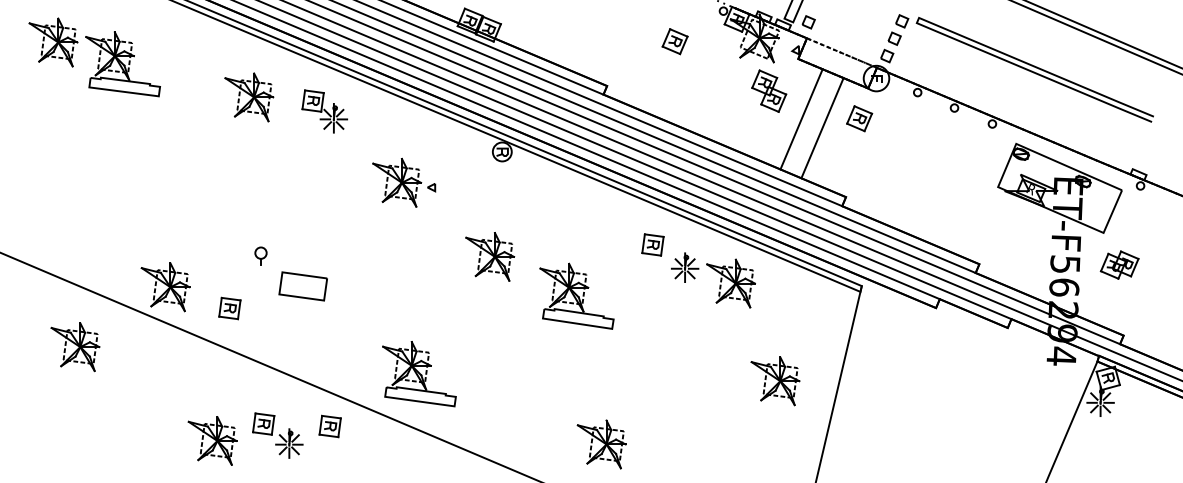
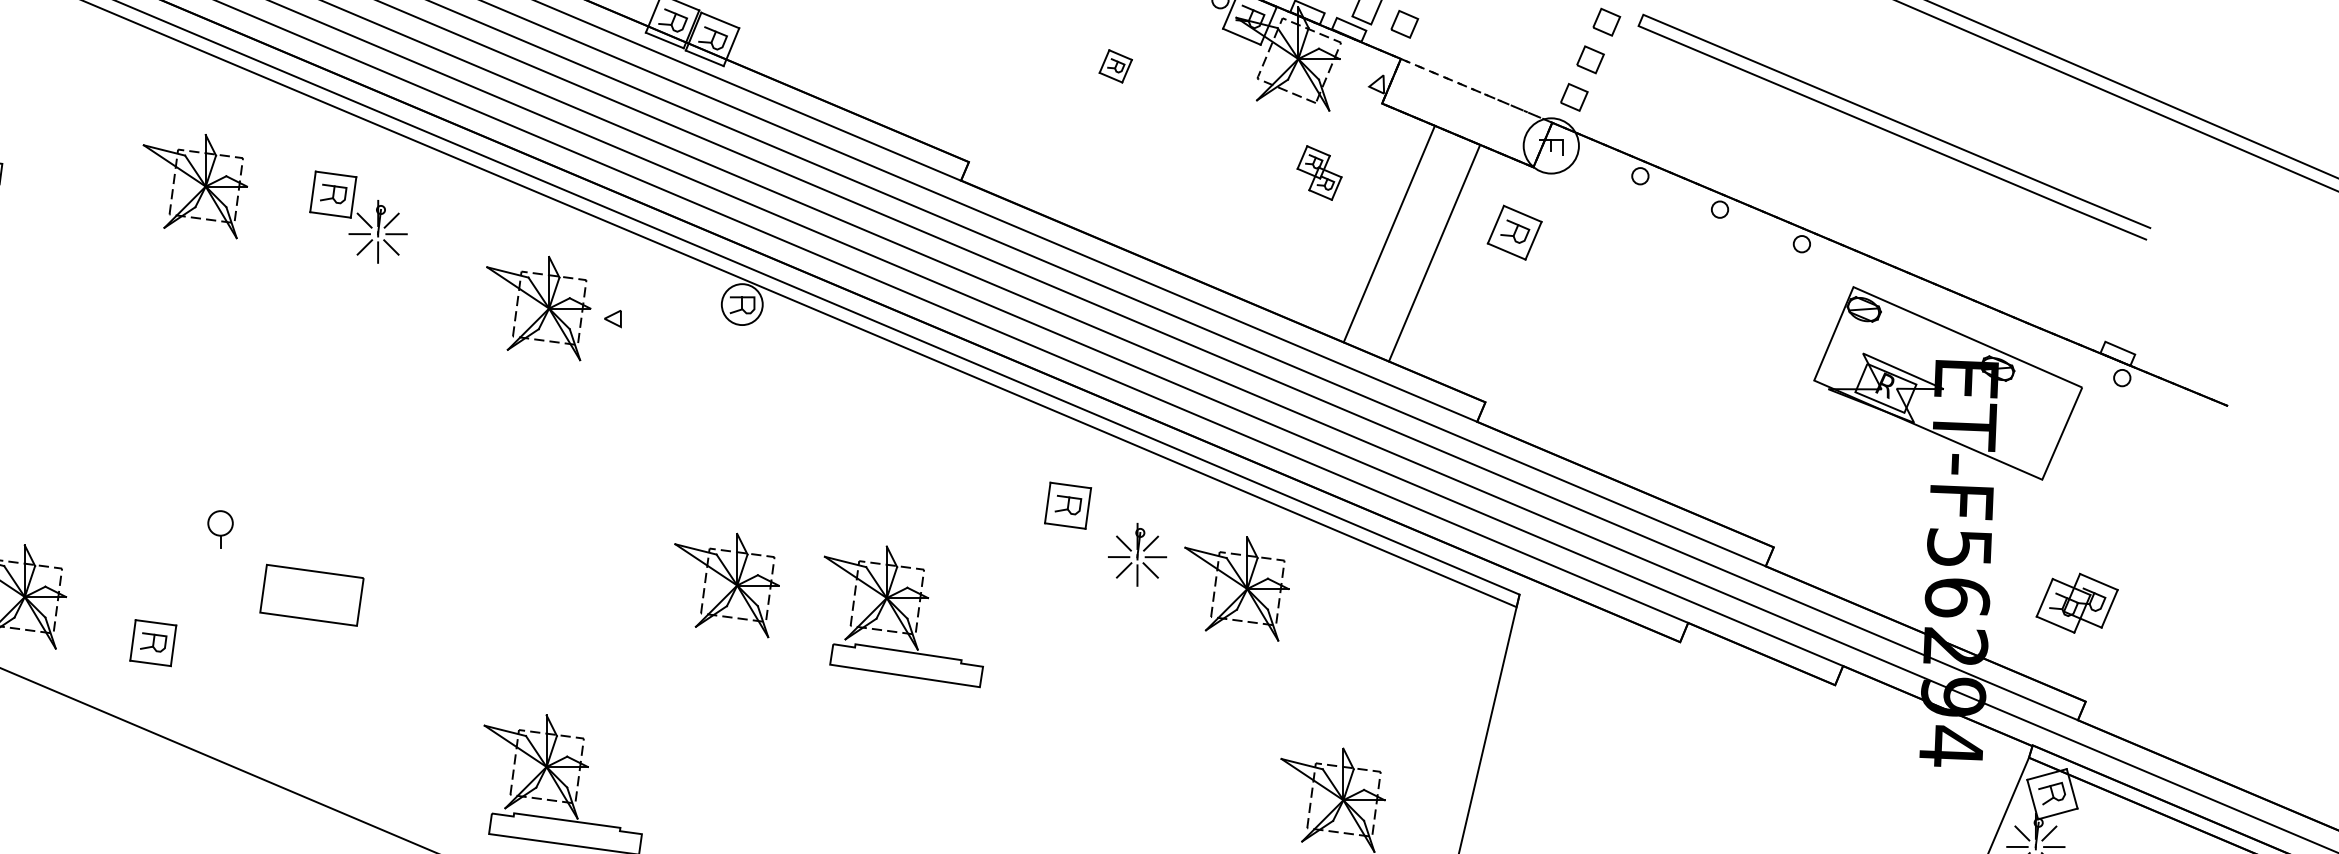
part: (674, 41) -> (1114, 65), size x0.6
part: (769, 90) -> (1319, 171), size x0.6
part: (404, 182) -> (554, 307), moved
part: (490, 256) -> (727, 584), moved
part: (1119, 264) -> (2076, 601), moved

